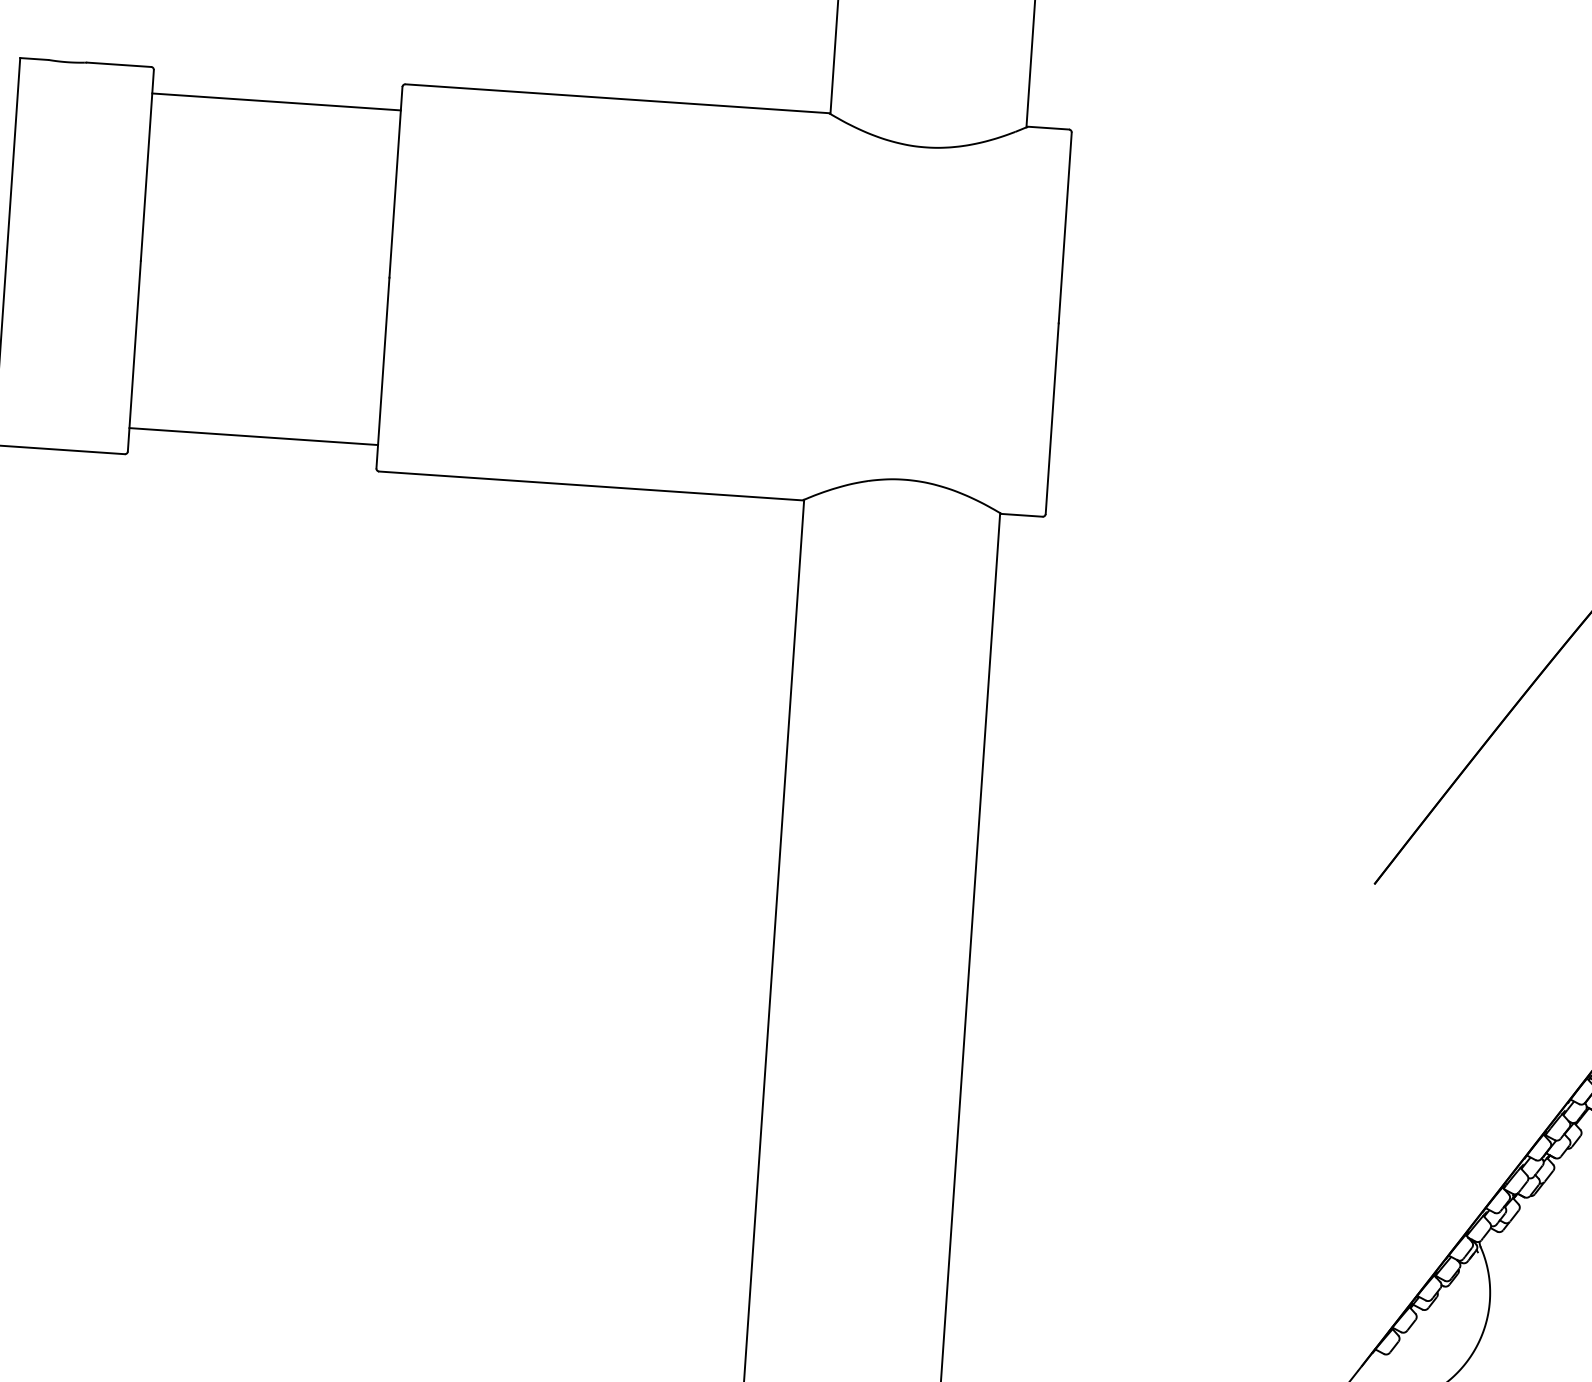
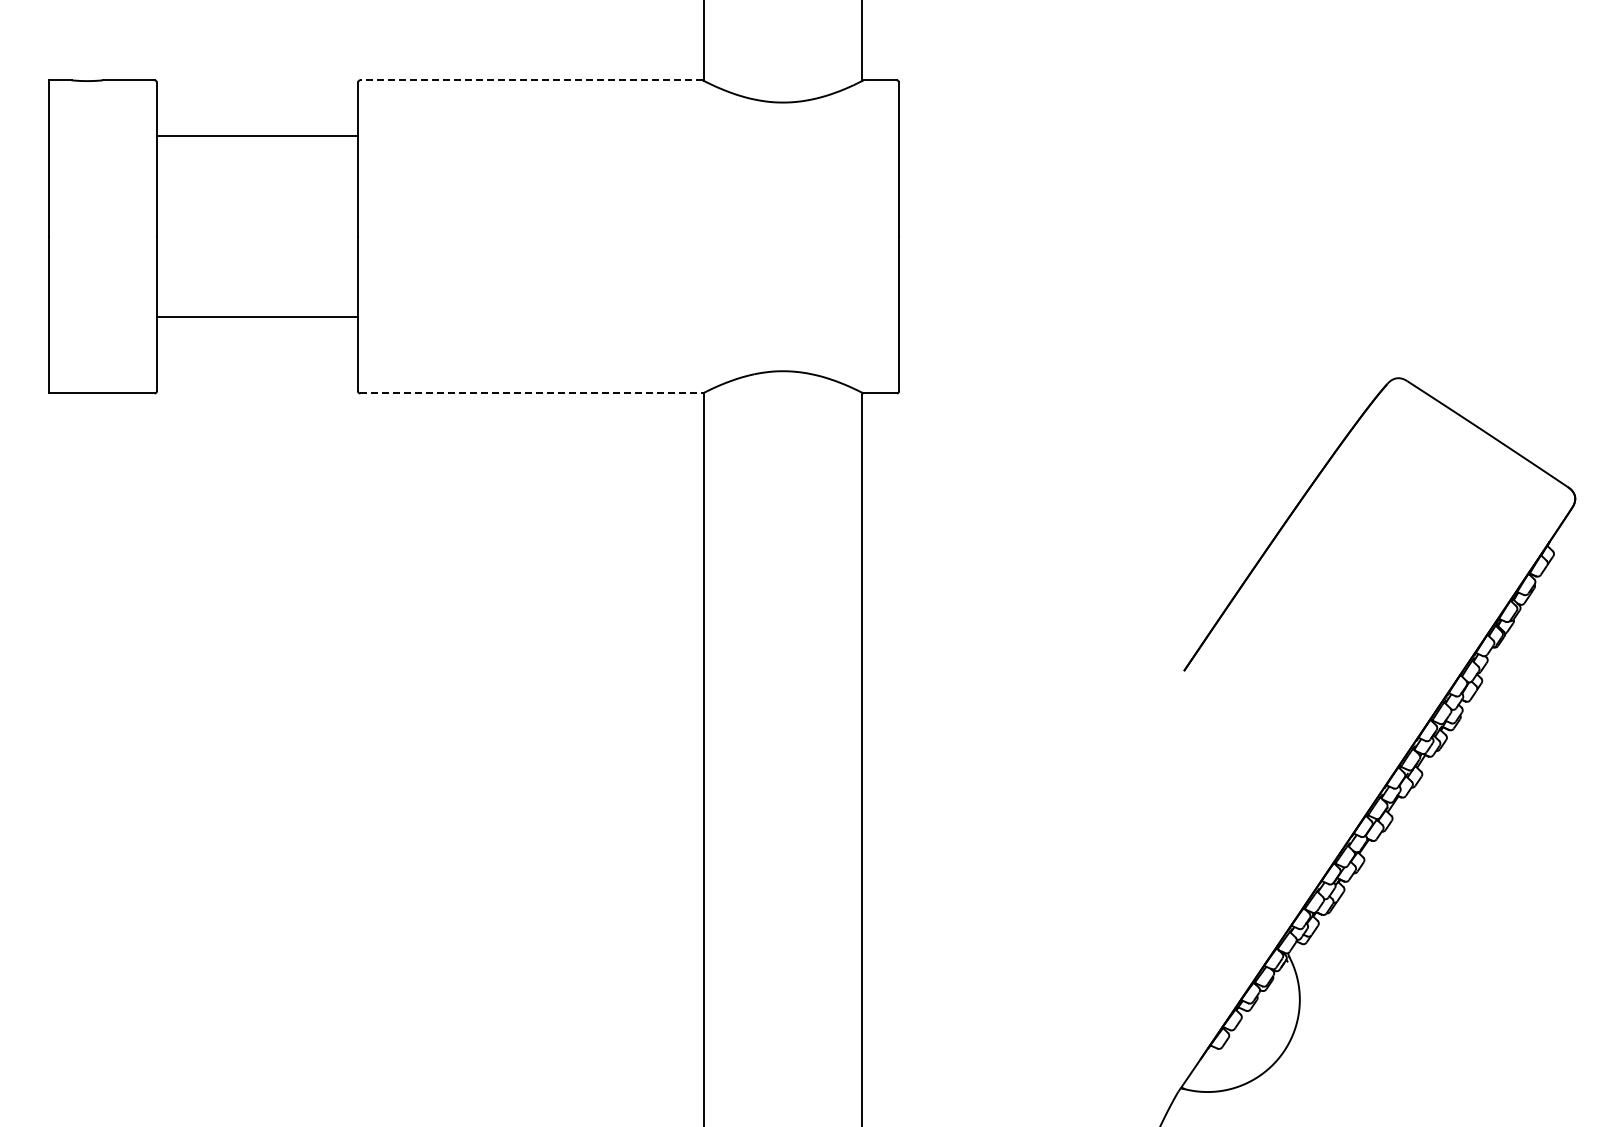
line: (617, 98) -> (531, 80), solid -> dashed
line: (275, 101) -> (256, 135), moved
line: (252, 436) -> (256, 317), moved
line: (592, 486) -> (532, 393), solid -> dashed

